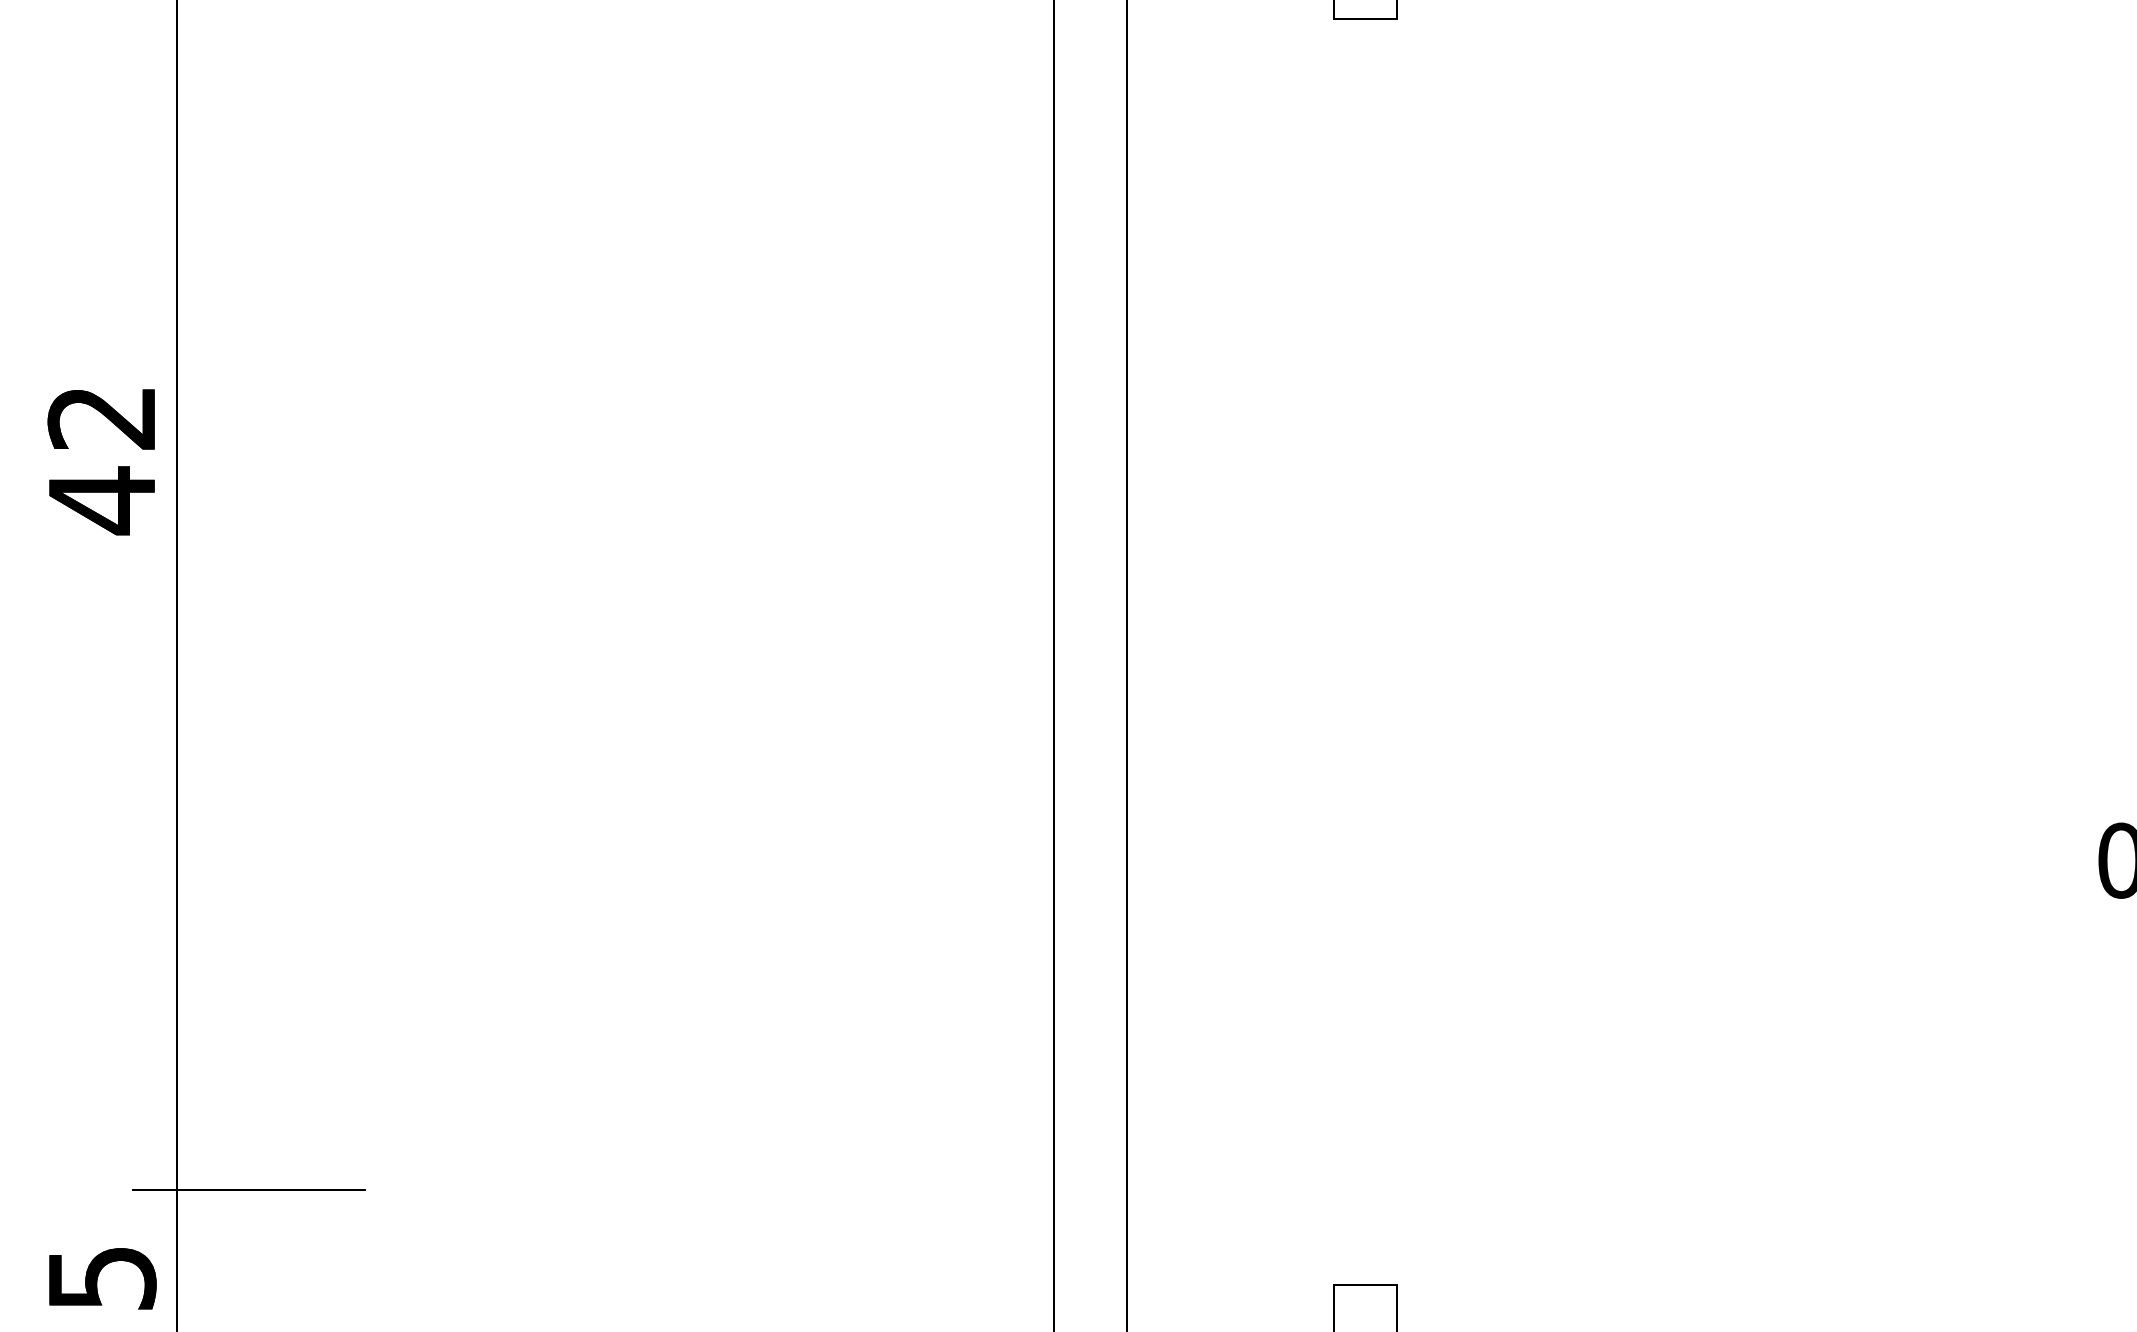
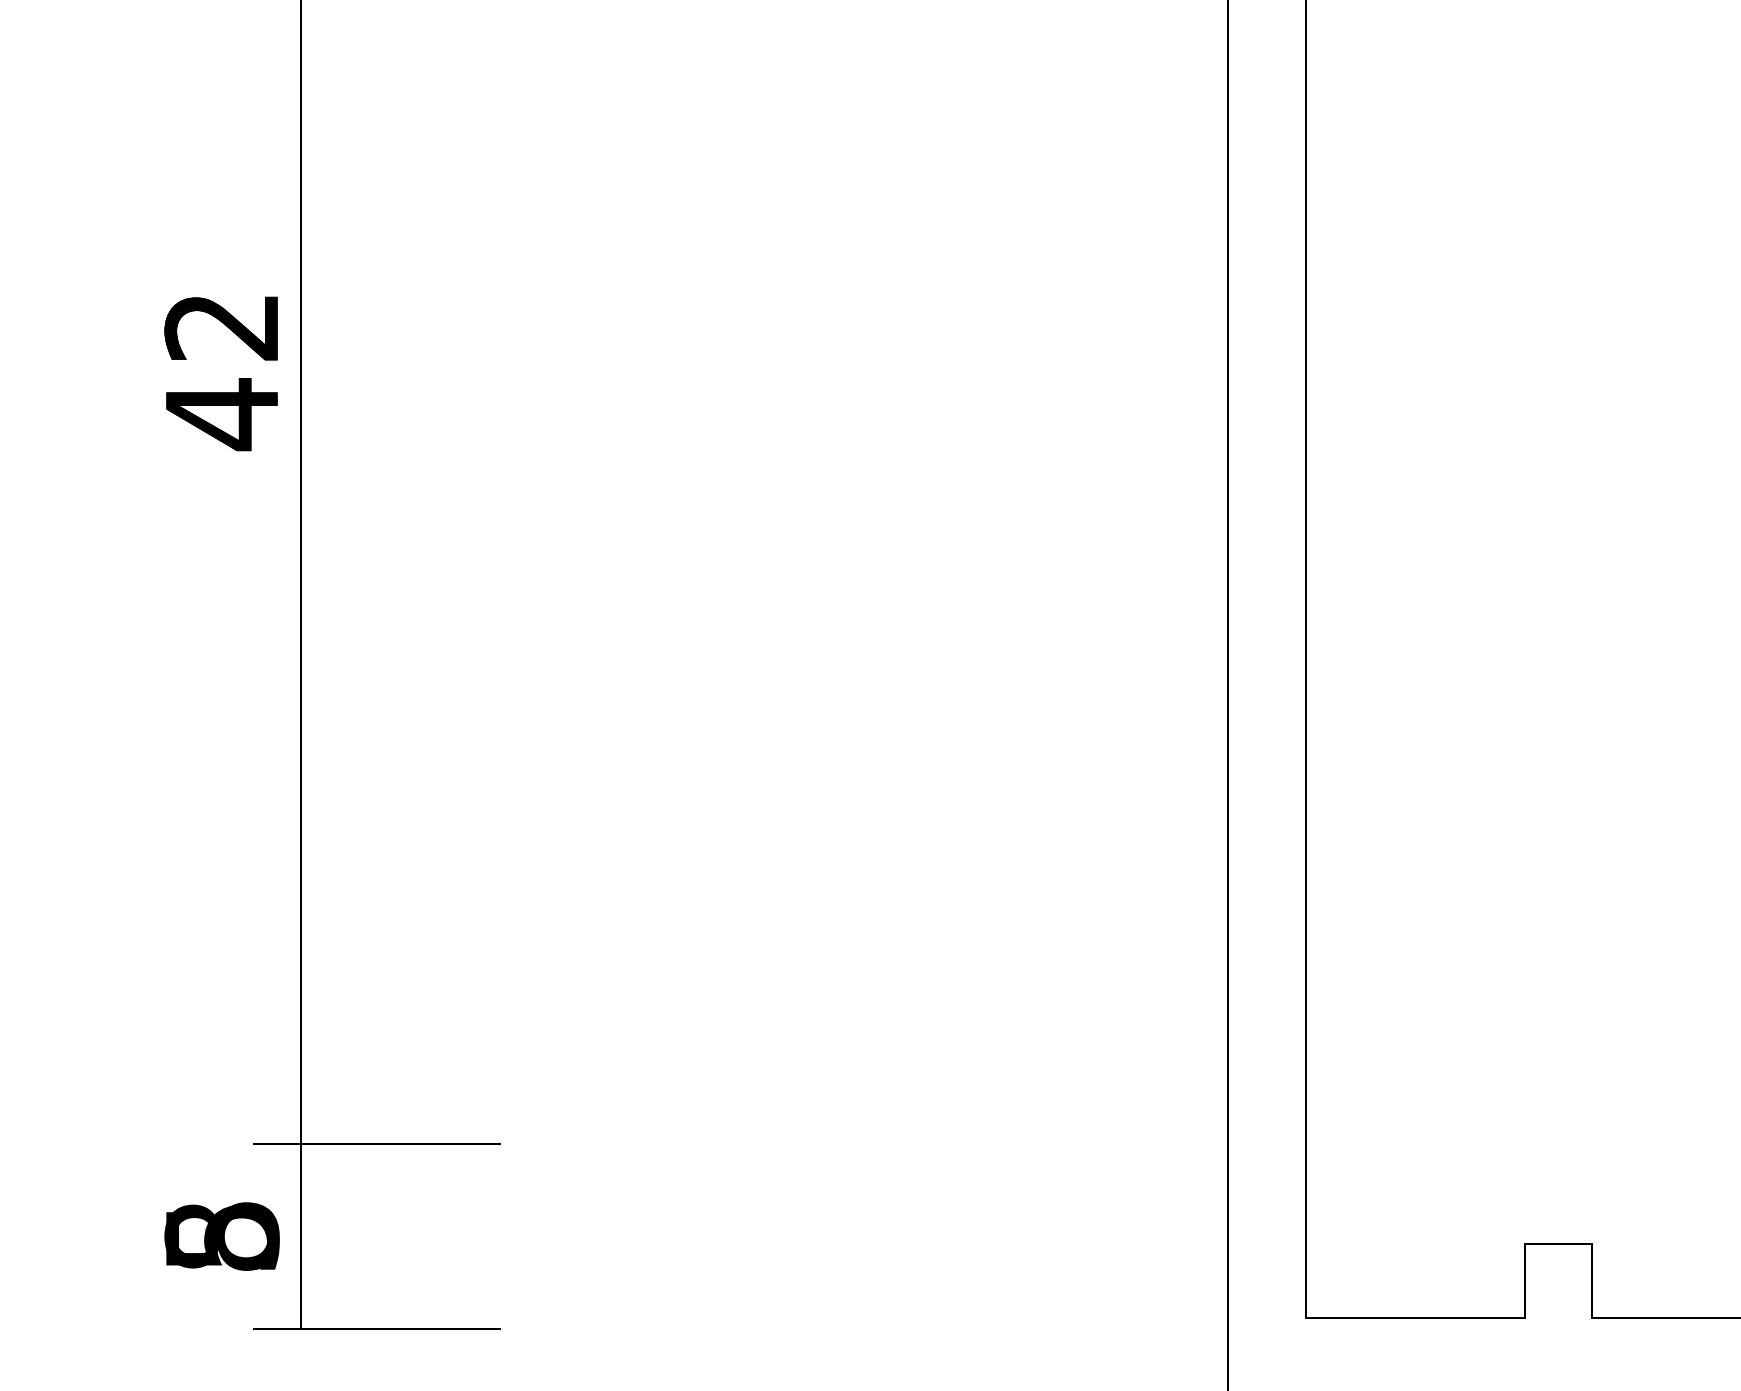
text: (101, 1277) -> (221, 1235), 5 -> 8

